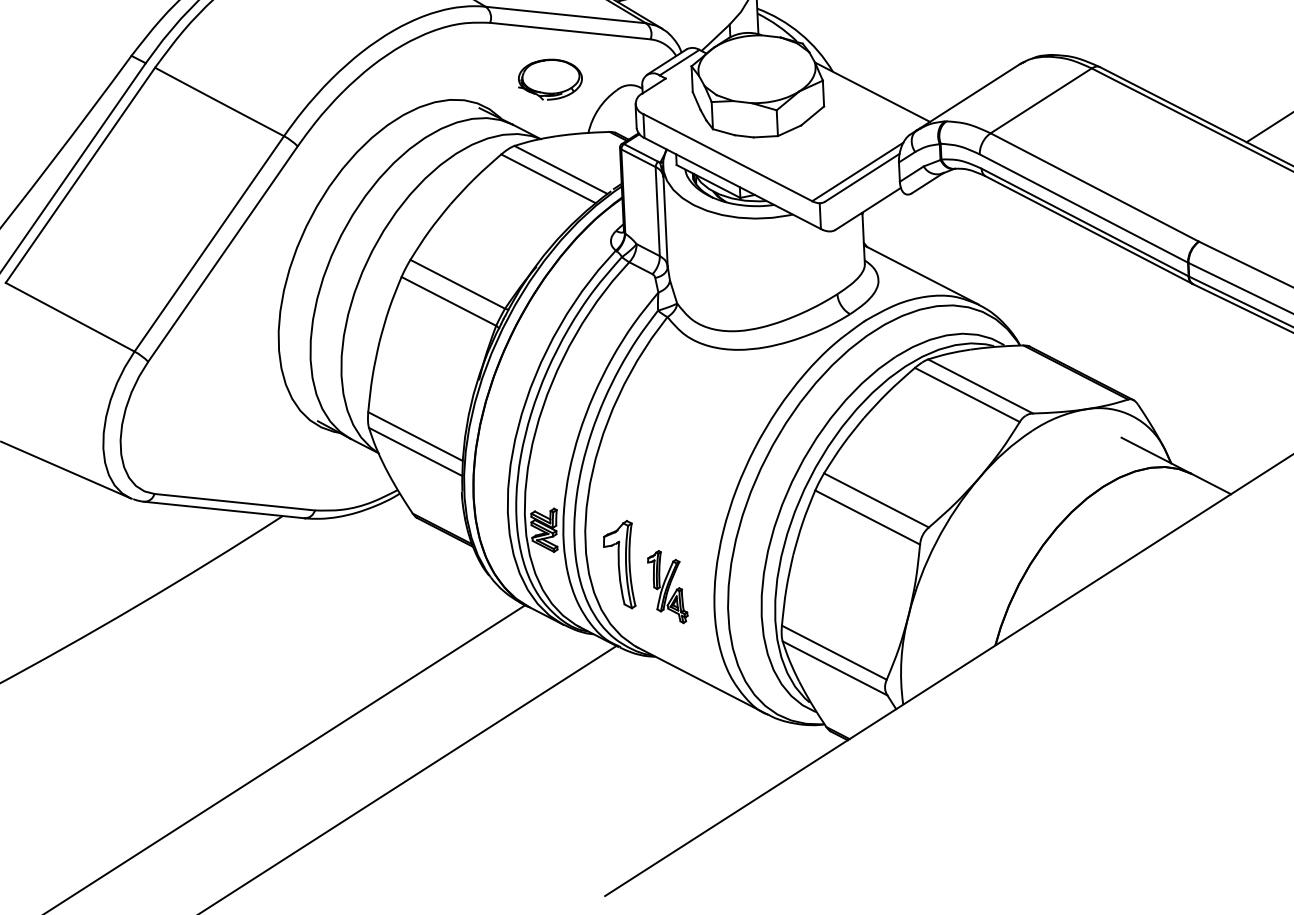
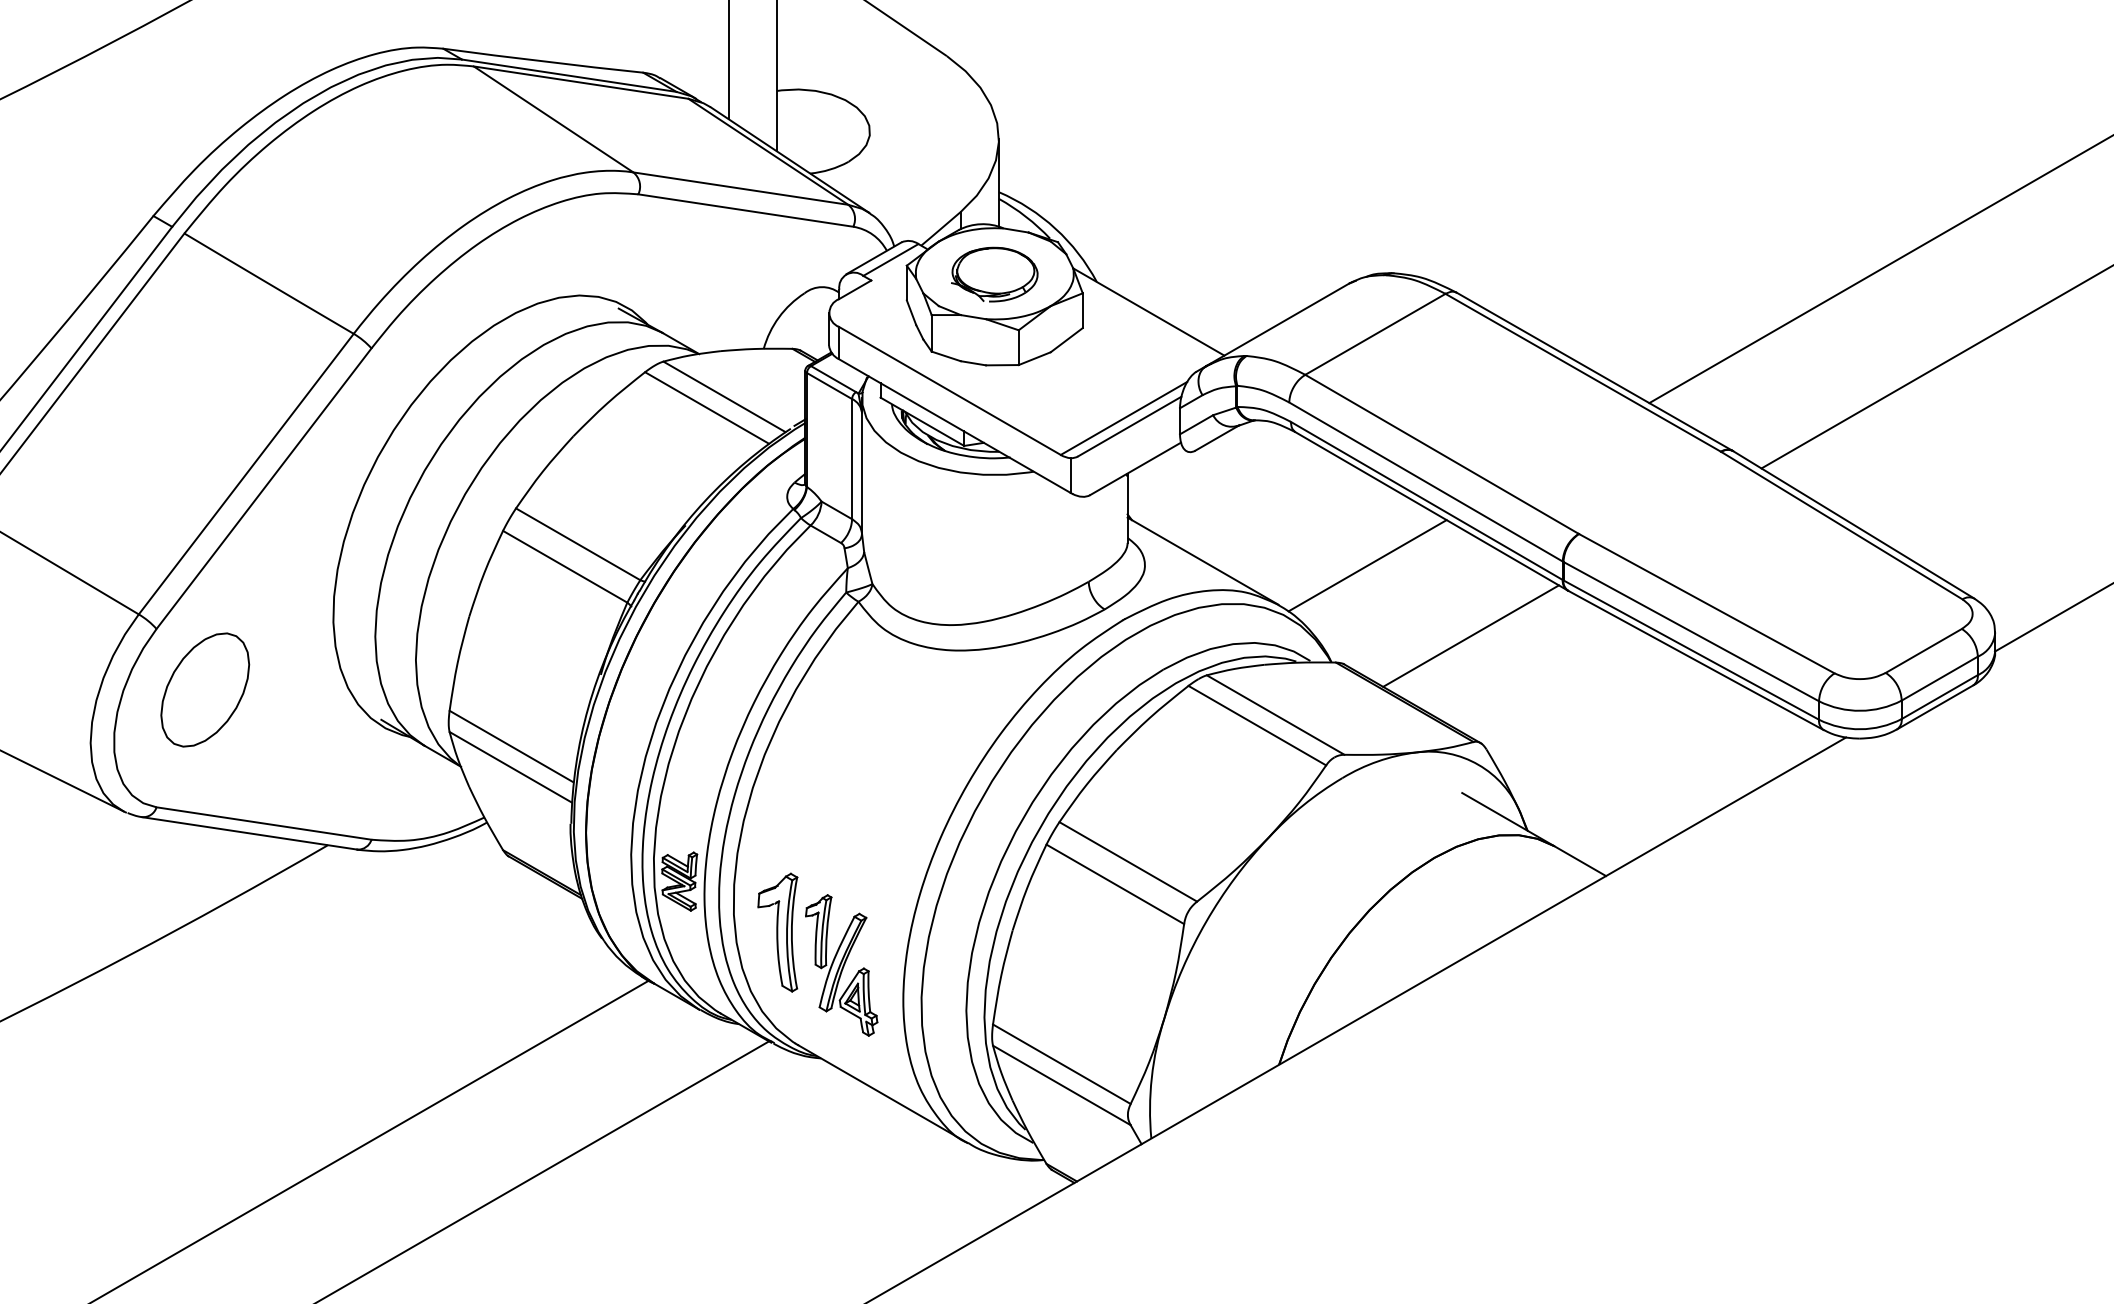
part: (550, 79) -> (994, 274), moved
line: (1043, 272) -> (1367, 565), added
line: (1122, 320) -> (1470, 635), added
part: (186, 404) -> (205, 689), added
part: (667, 587) -> (841, 965), size x1.43

